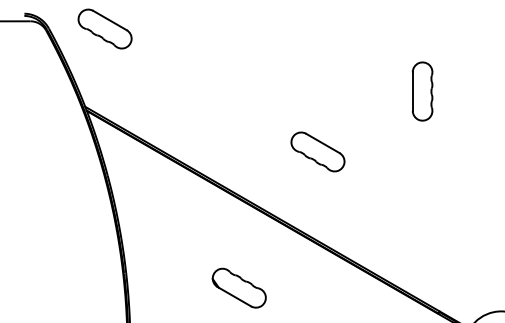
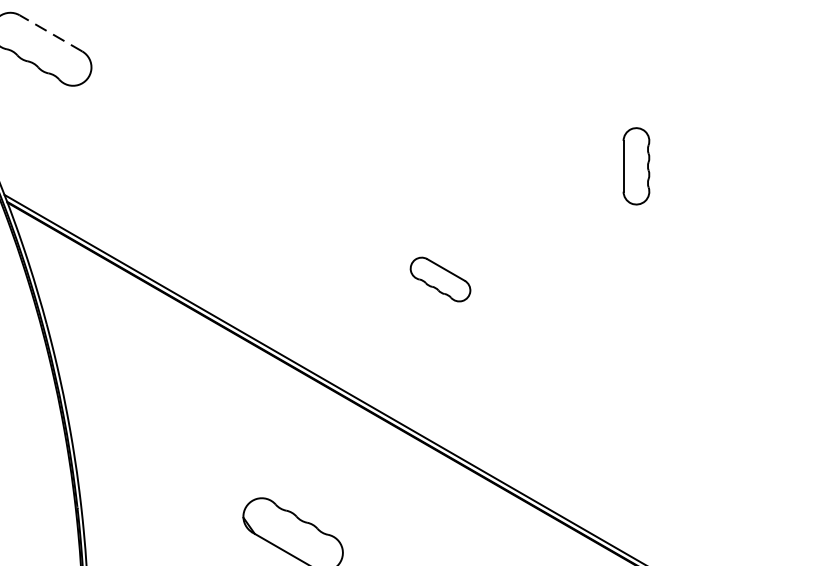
line: (109, 20) -> (49, 33), solid -> dashed
part: (422, 91) -> (636, 166), size x0.7
part: (317, 151) -> (439, 278), size x0.6

